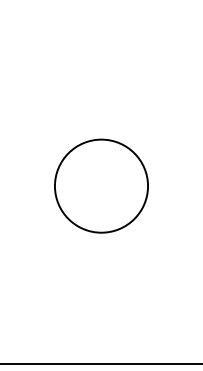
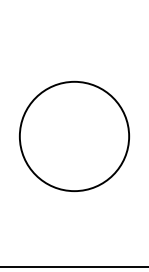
part: (101, 186) -> (74, 136), size x1.6

